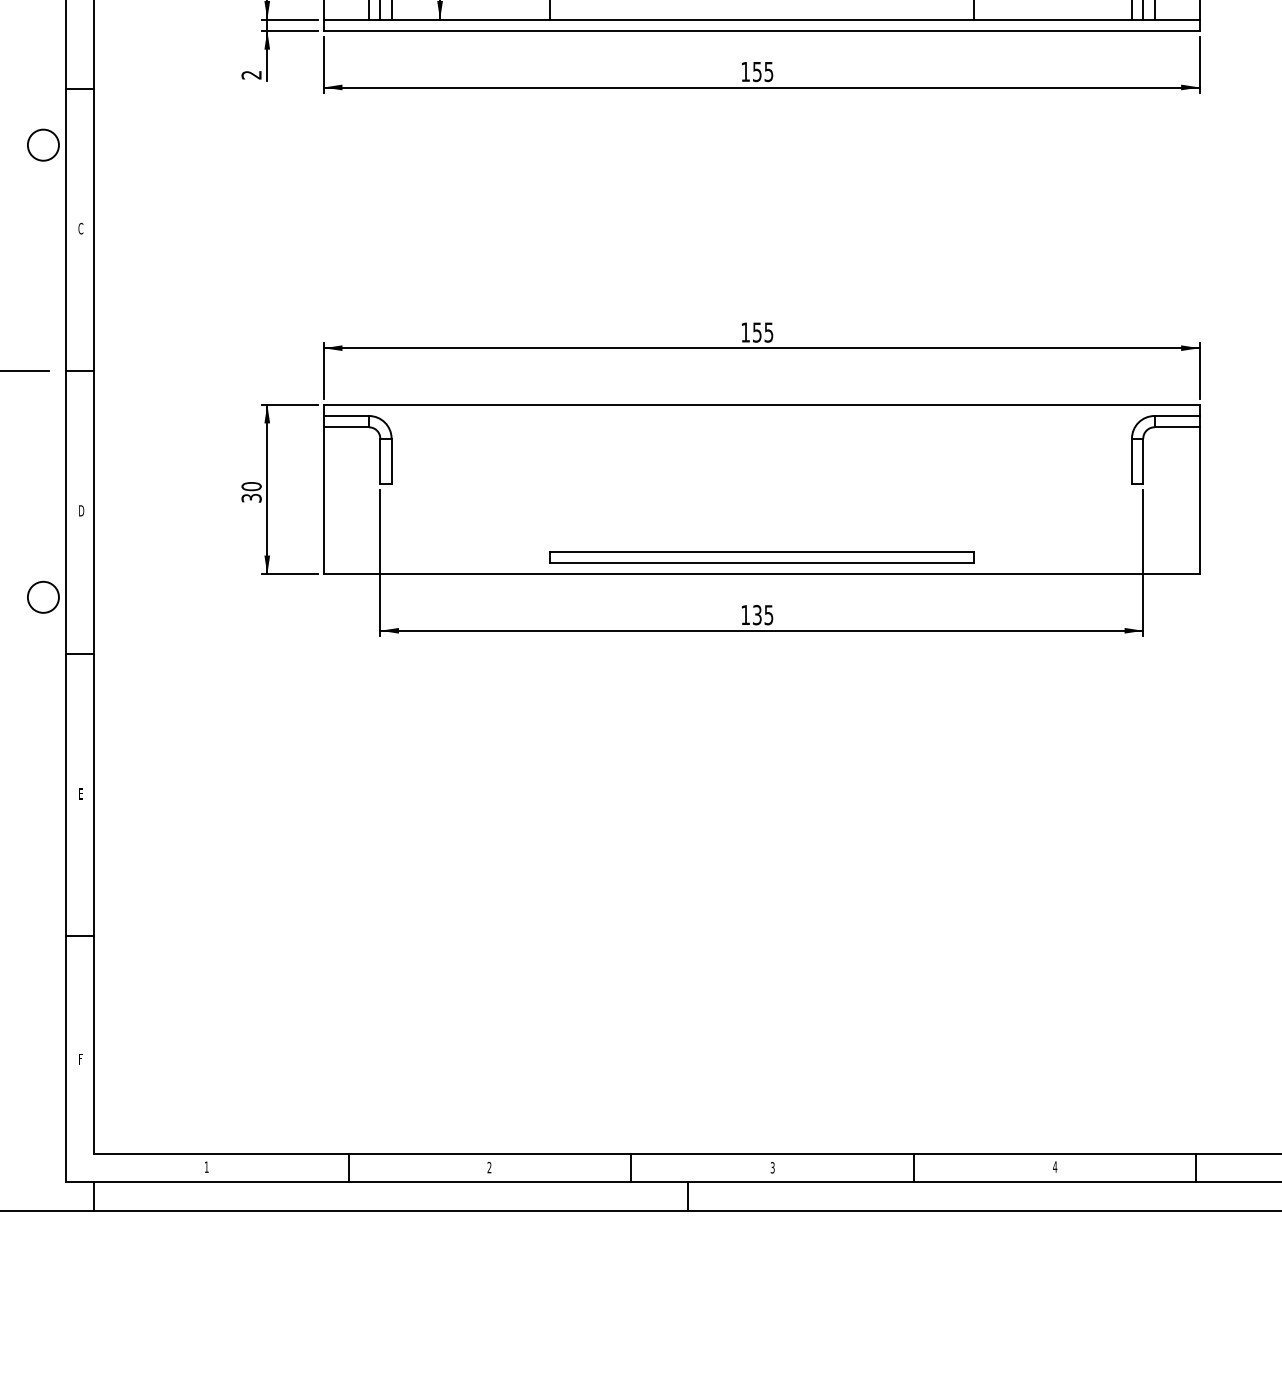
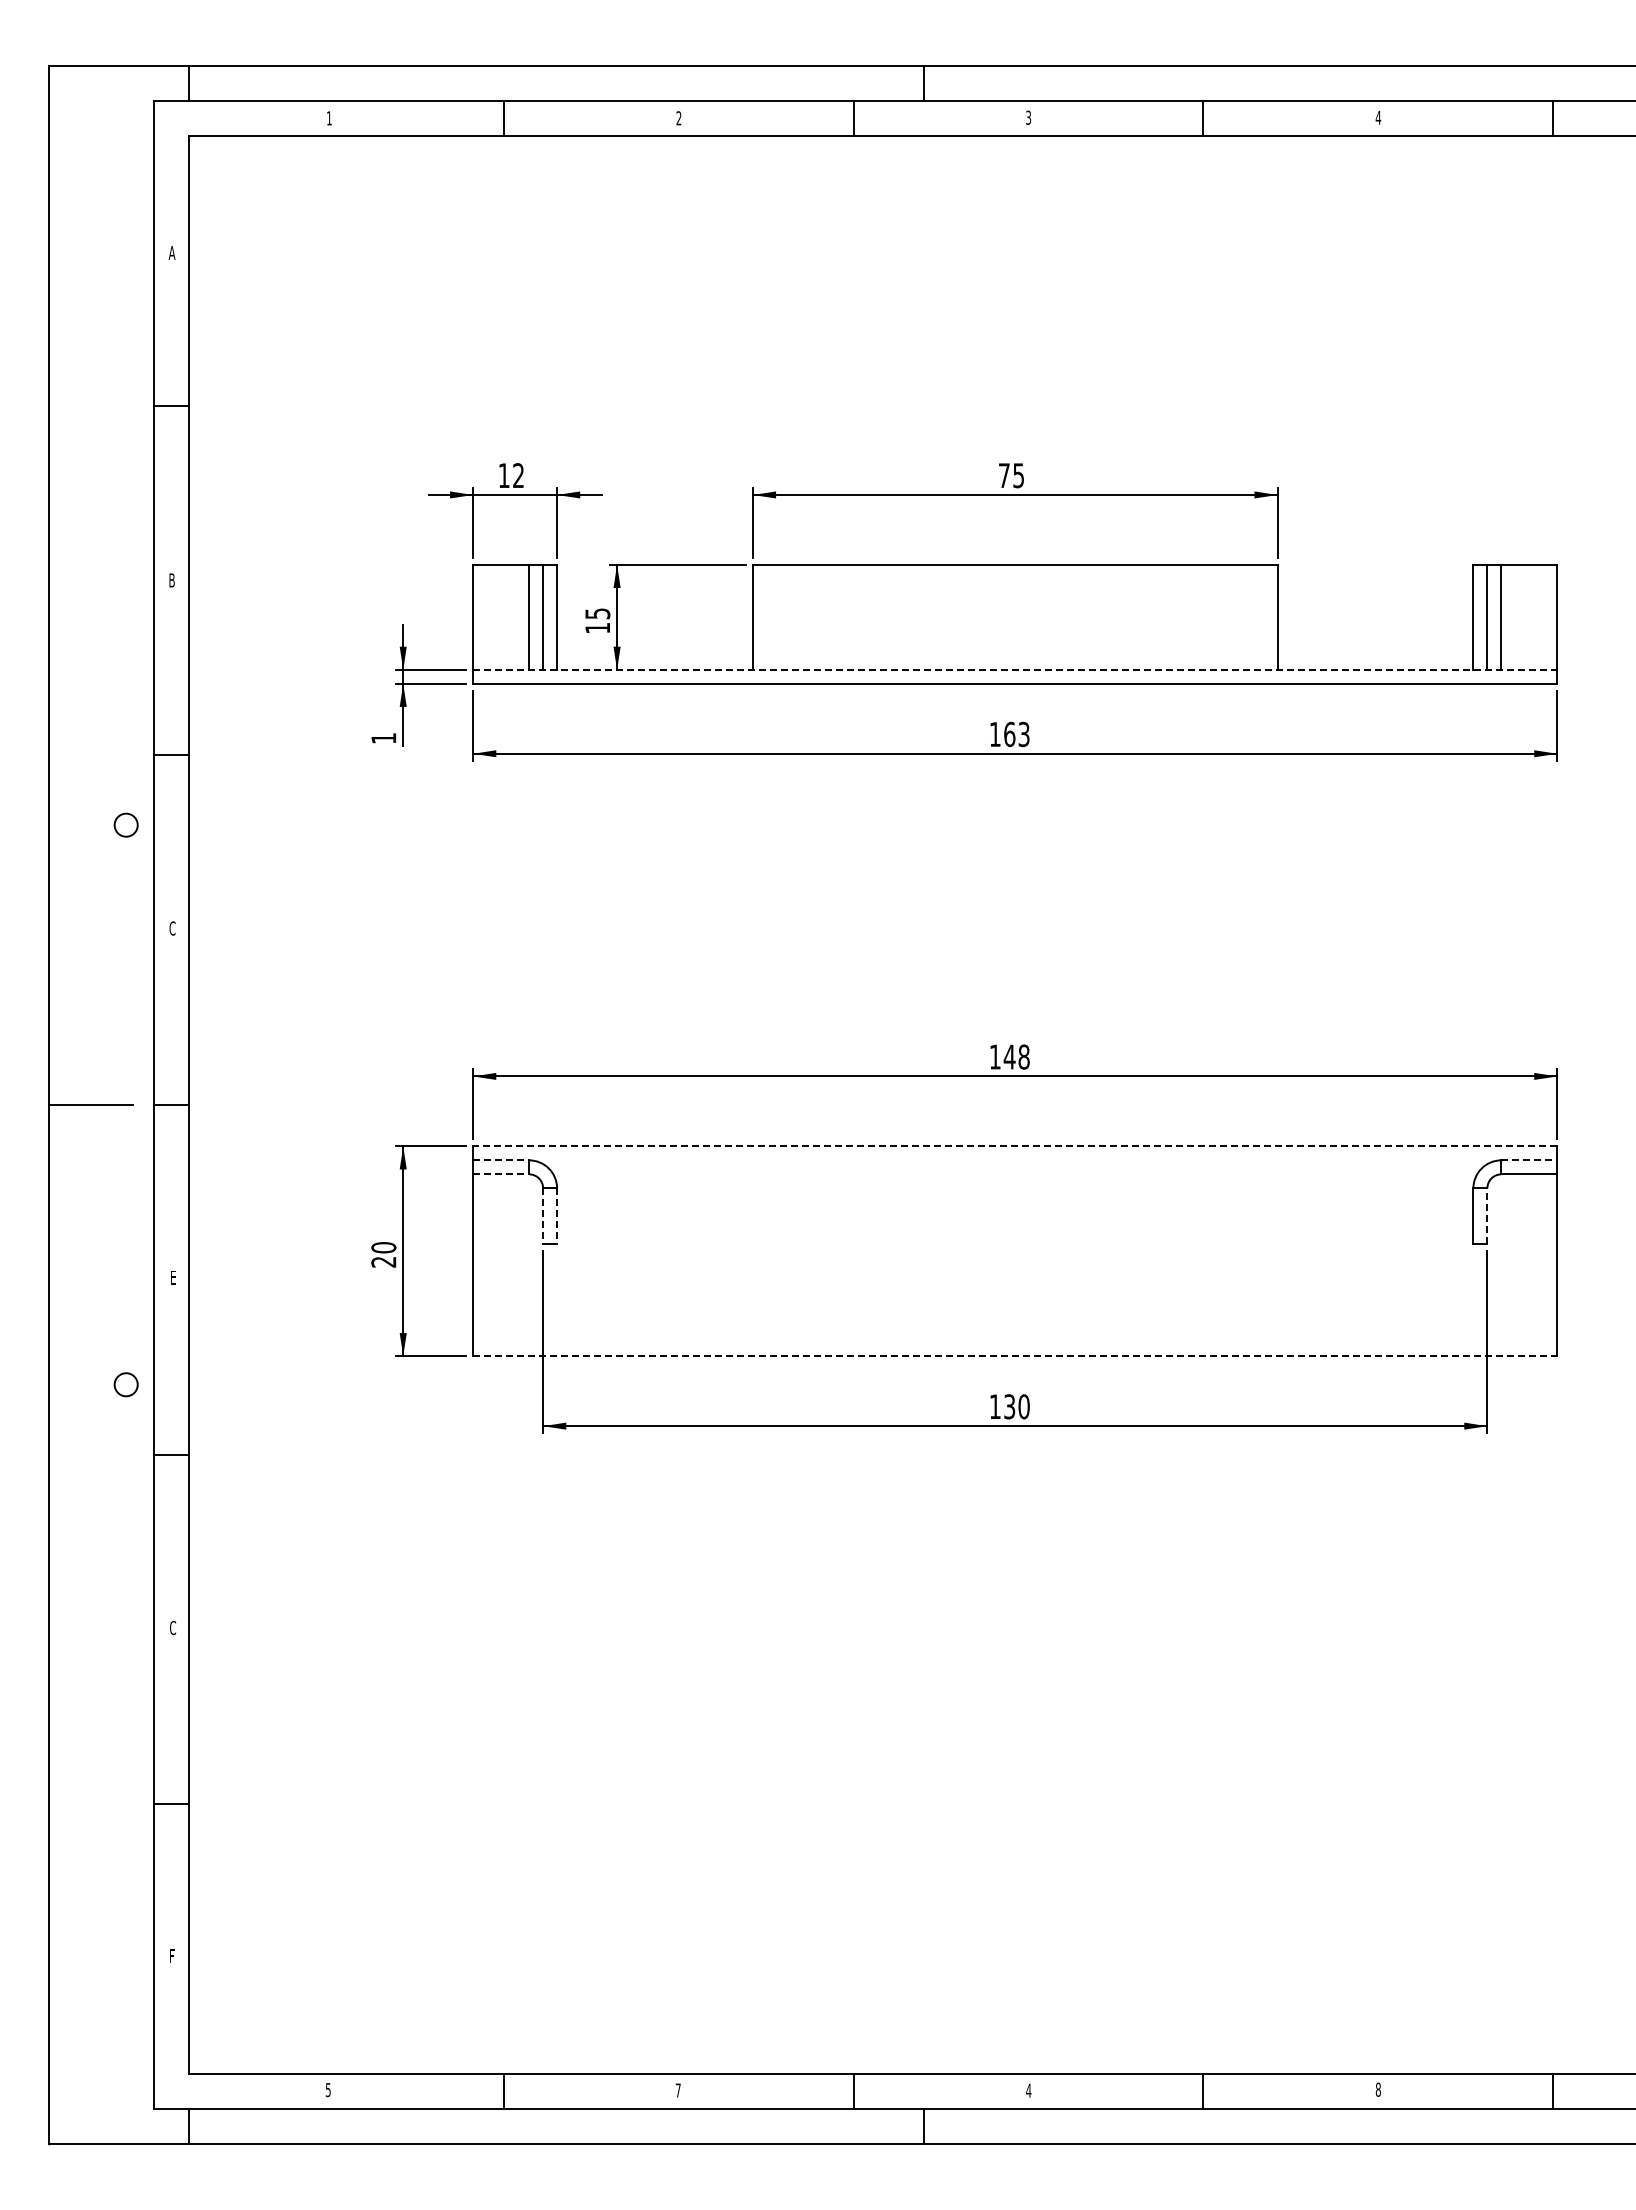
line: (761, 19) -> (1015, 669), solid -> dashed
text: (762, 71) -> (1016, 734), 155 -> 163
text: (251, 75) -> (383, 738), 2 -> 1
circle: (42, 144) -> (125, 824), size x0.6
text: (762, 332) -> (1016, 1056), 155 -> 148
line: (761, 404) -> (1014, 1146), solid -> dashed
line: (346, 416) -> (501, 1160), solid -> dashed
line: (1177, 416) -> (1529, 1160), solid -> dashed
line: (346, 427) -> (501, 1174), solid -> dashed
line: (380, 461) -> (543, 1216), solid -> dashed
line: (391, 461) -> (557, 1216), solid -> dashed
line: (1143, 461) -> (1487, 1216), solid -> dashed
text: (251, 497) -> (383, 1261), 30 -> 20
text: (81, 510) -> (173, 1277), D -> E
part: (761, 556) -> (1015, 1334), removed
line: (761, 574) -> (1015, 1356), solid -> dashed
circle: (42, 597) -> (125, 1384), size x0.6
text: (768, 614) -> (1023, 1406), 135 -> 130
text: (80, 793) -> (172, 1627), E -> C
text: (1055, 1166) -> (1378, 2089), 4 -> 8
text: (206, 1167) -> (327, 2090), 1 -> 5
text: (488, 1167) -> (677, 2090), 2 -> 7
text: (772, 1167) -> (1028, 2090), 3 -> 4

